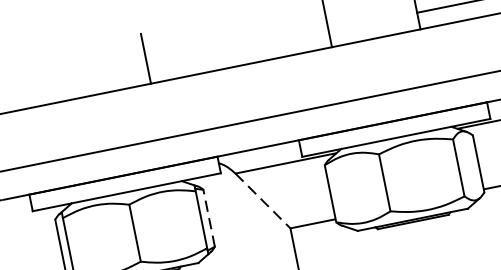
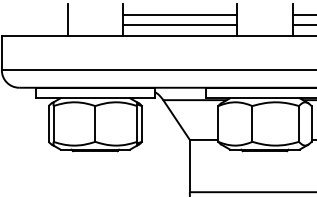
line: (235, 31) -> (180, 14), added
line: (238, 49) -> (180, 25), added
line: (57, 76) -> (67, 19), added
line: (262, 201) -> (176, 120), dashed -> solid
line: (208, 217) -> (141, 123), dashed -> solid

